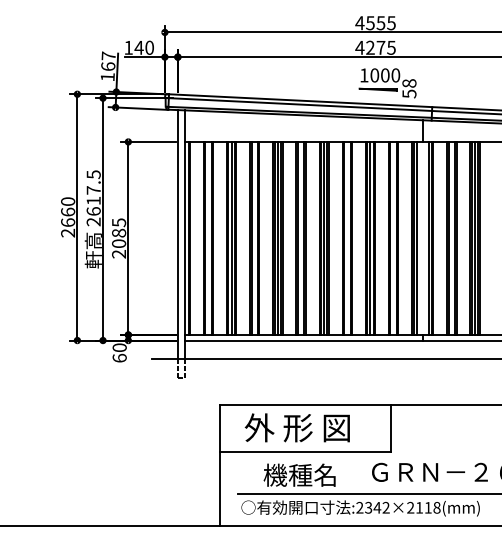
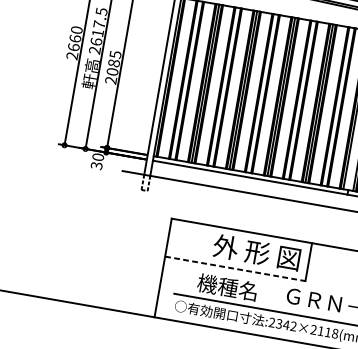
text: (119, 357) -> (96, 165), 60 -> 30
text: (296, 427) -> (256, 252), moved
line: (305, 451) -> (235, 268), solid -> dashed

